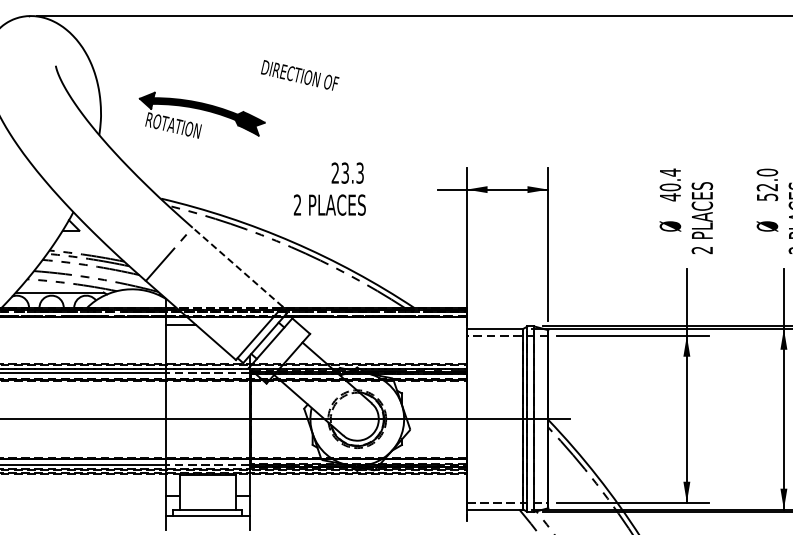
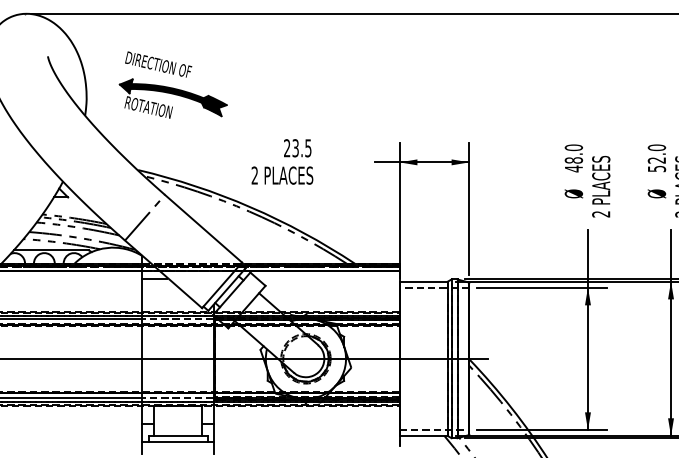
text: (300, 75) -> (158, 64), moved
text: (359, 172) -> (307, 147), 23.3 -> 23.5
text: (670, 179) -> (573, 153), 40.4 -> 48.0
line: (237, 267) -> (203, 229), dashed -> solid

